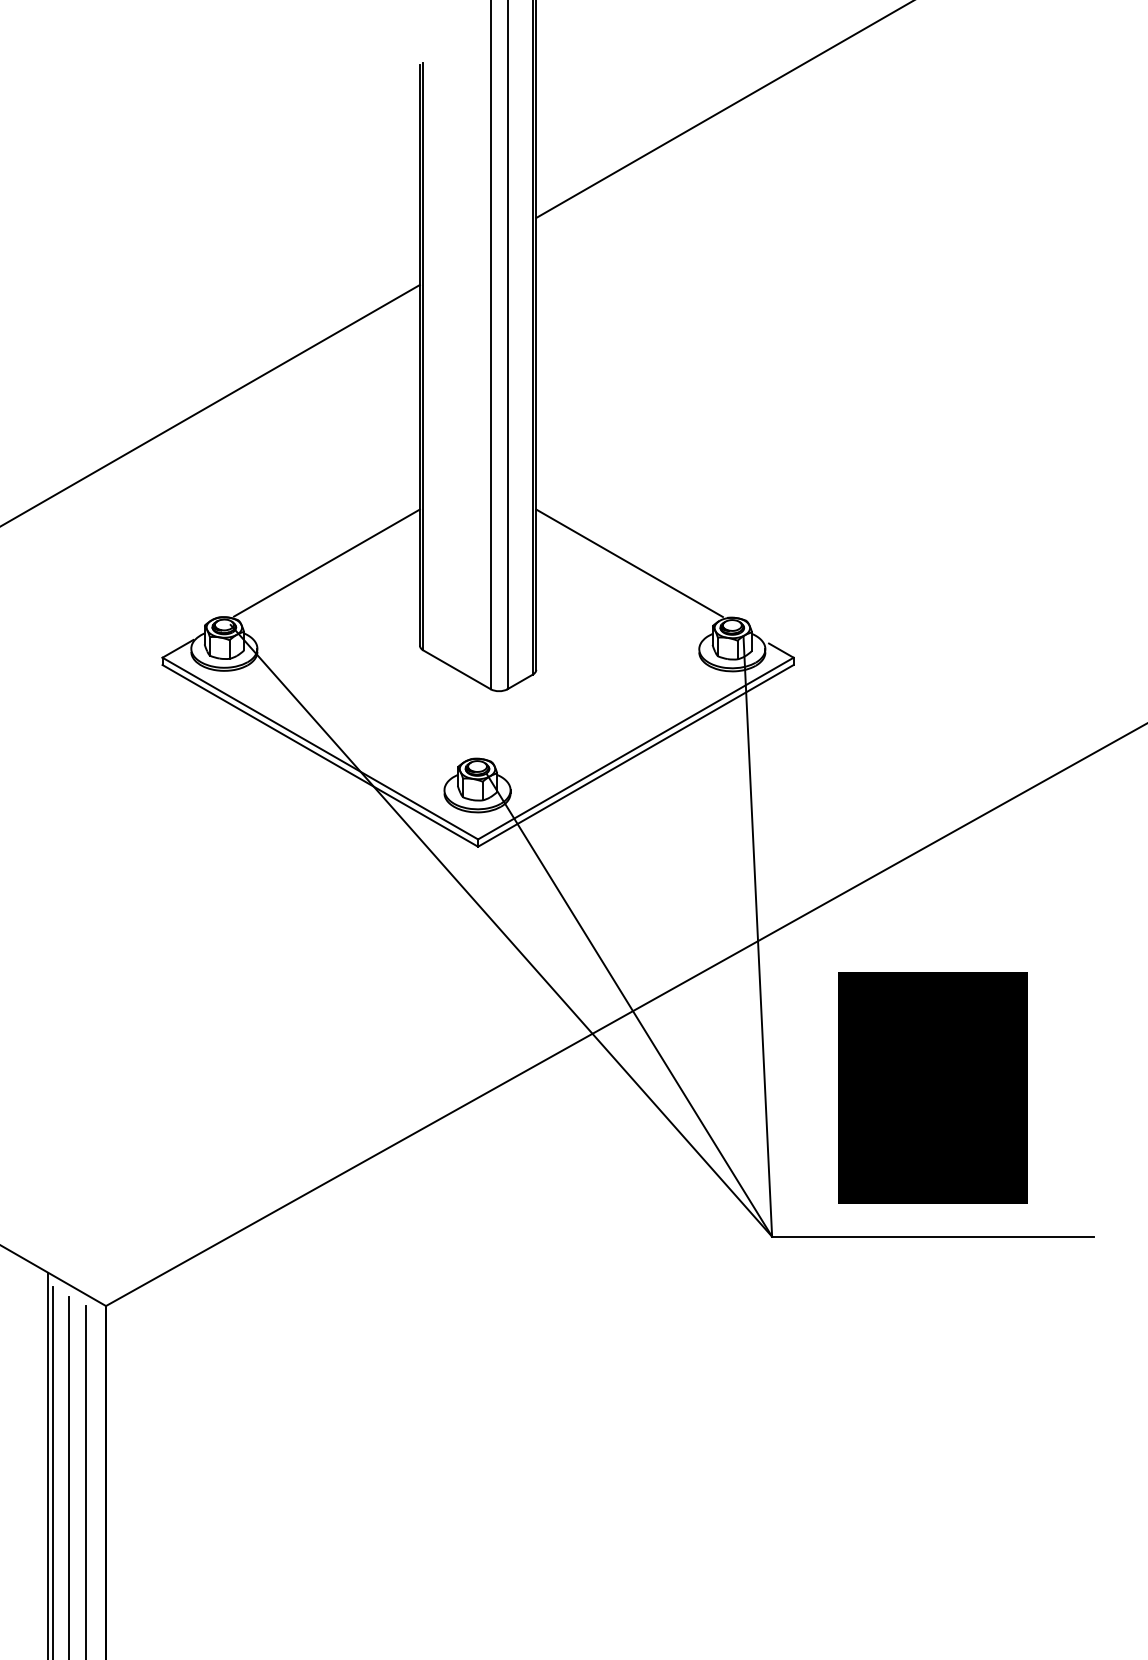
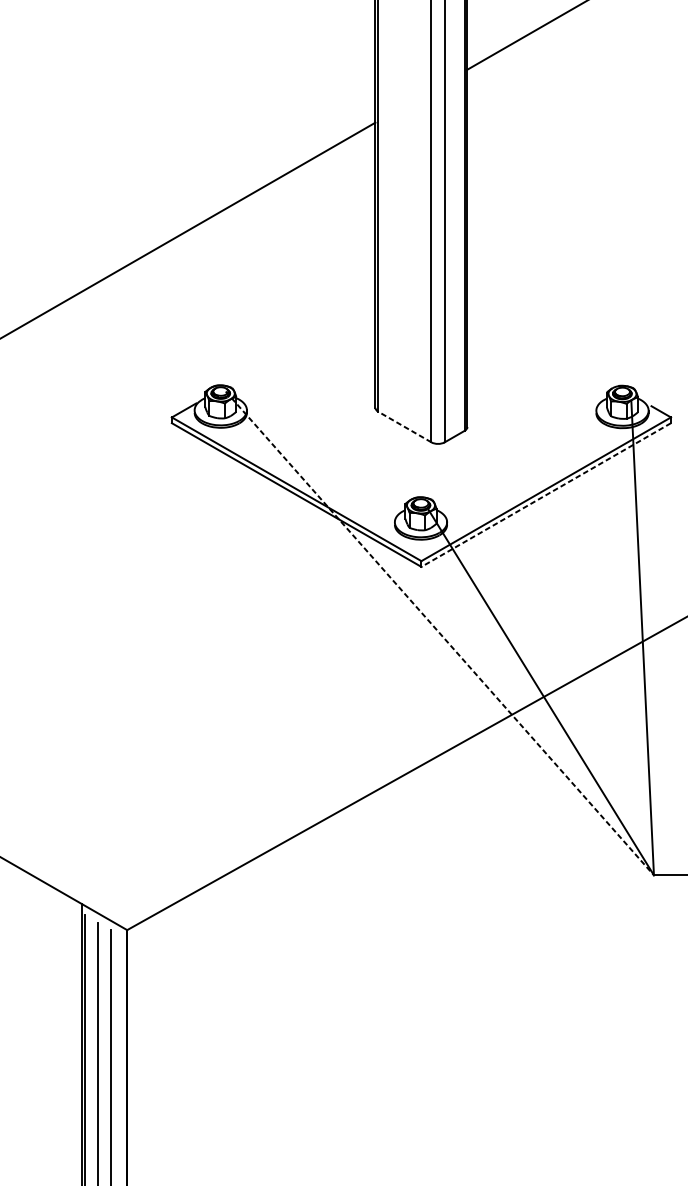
line: (326, 562) -> (301, 342), removed
line: (629, 563) -> (541, 342), removed
line: (457, 669) -> (405, 426), solid -> dashed
line: (635, 756) -> (545, 495), solid -> dashed
line: (501, 931) -> (439, 633), solid -> dashed

